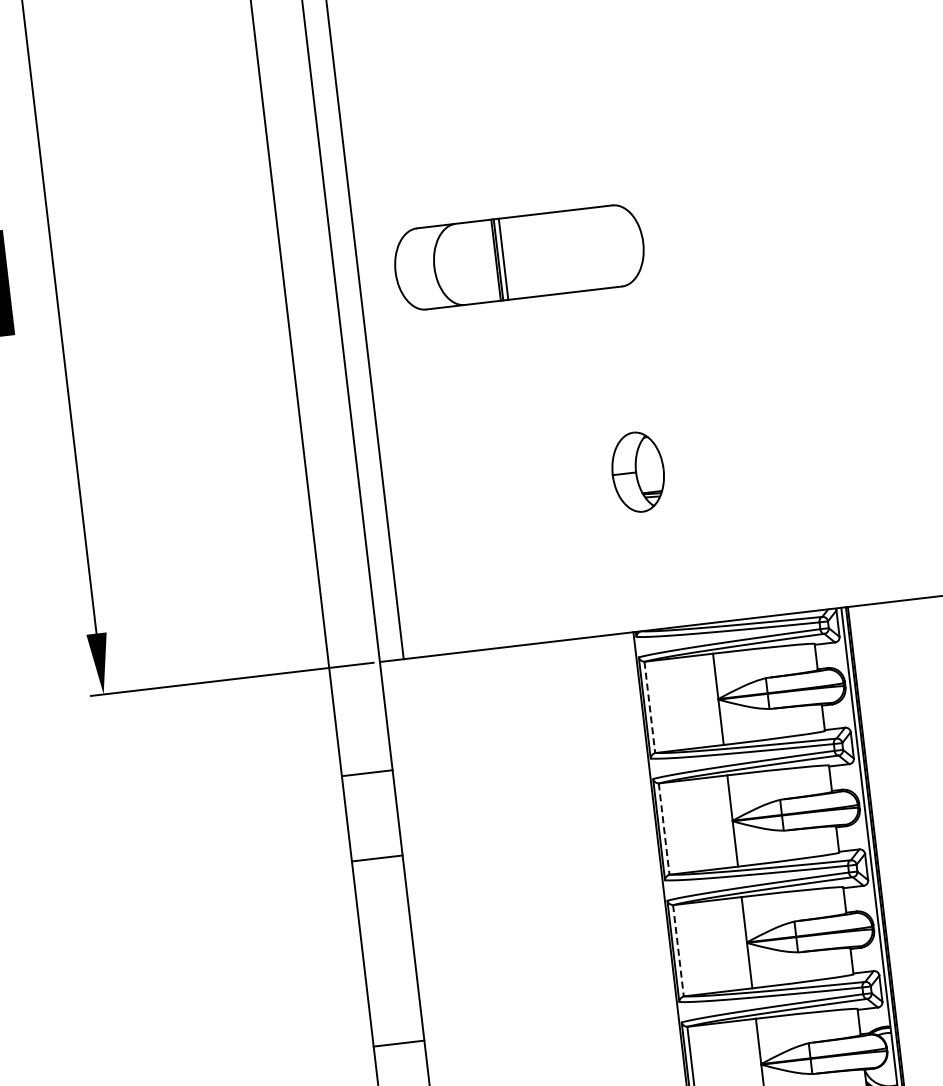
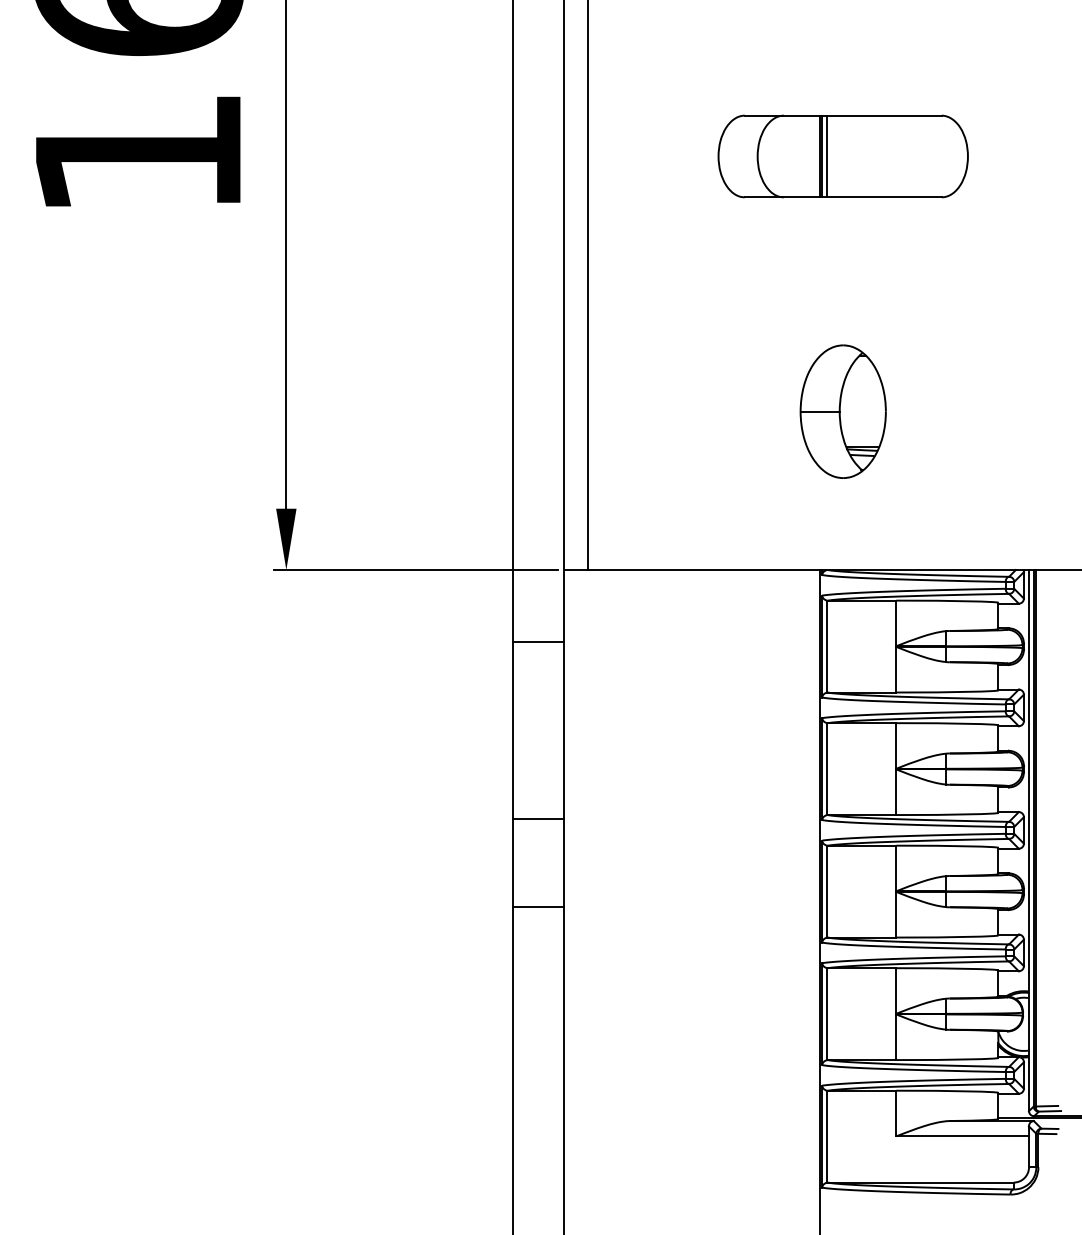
part: (518, 257) -> (842, 156), moved
part: (637, 472) -> (842, 411), size x1.67
line: (650, 707) -> (827, 646), dashed -> solid
line: (366, 772) -> (538, 641), moved
line: (664, 829) -> (827, 769), dashed -> solid
line: (376, 858) -> (538, 818), moved
line: (678, 950) -> (827, 891), dashed -> solid
line: (398, 1043) -> (538, 907), moved

